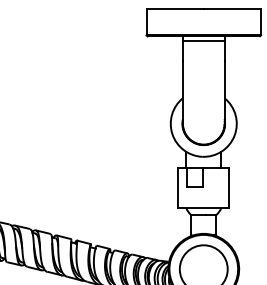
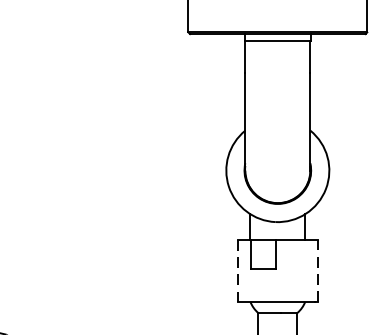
line: (178, 188) -> (238, 271), solid -> dashed
line: (229, 188) -> (318, 271), solid -> dashed

